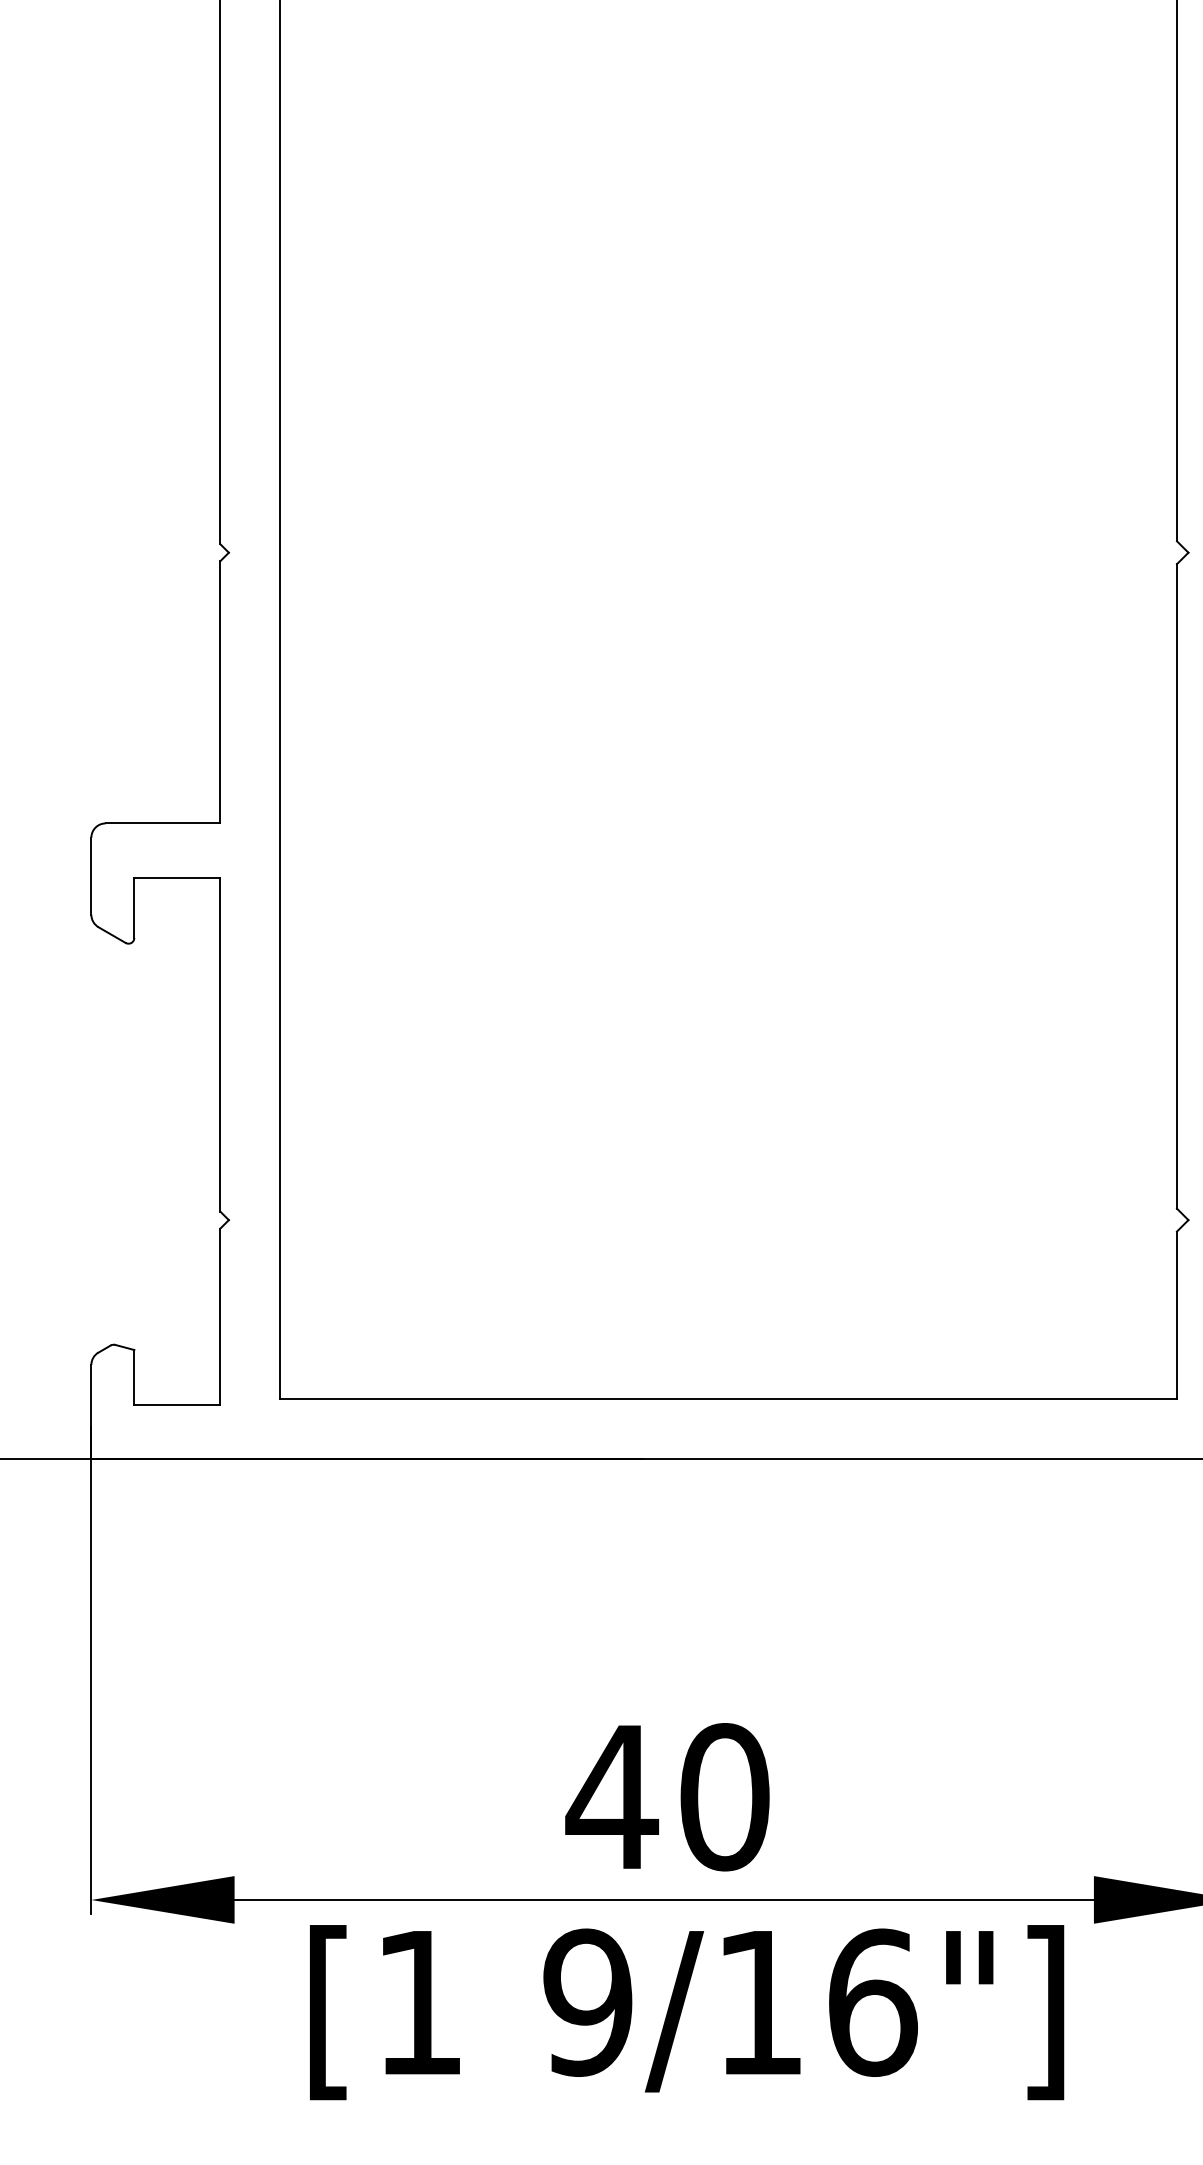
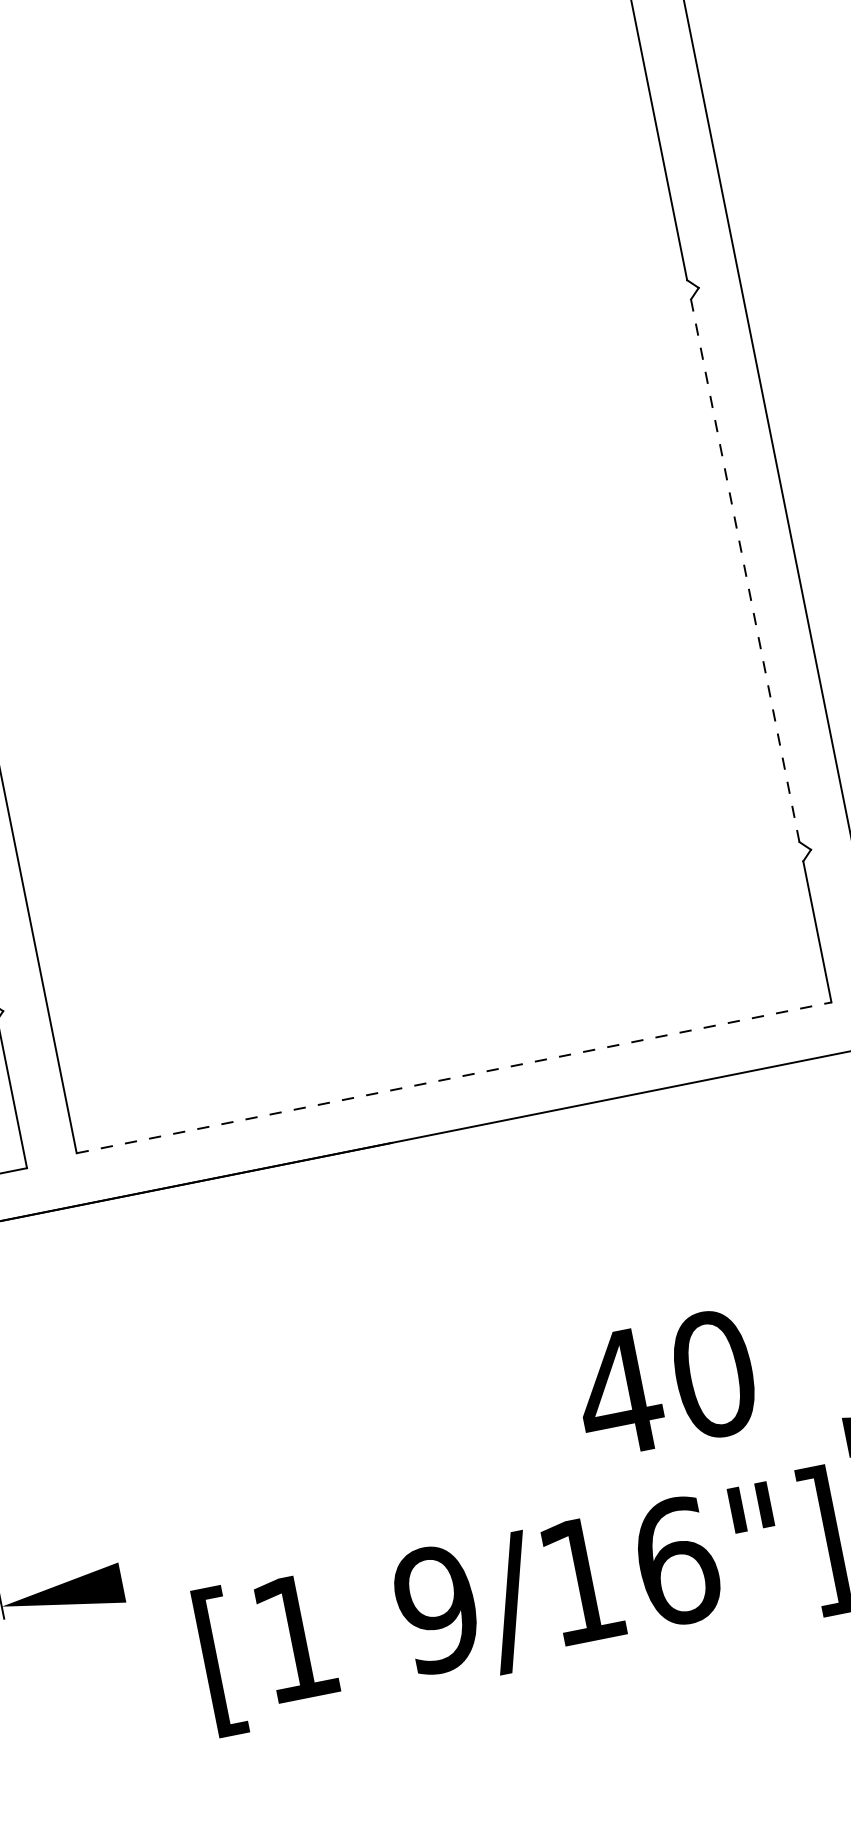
line: (1176, 885) -> (744, 570), solid -> dashed
line: (729, 1399) -> (454, 1077), solid -> dashed
text: (667, 1797) -> (665, 1384), moved
line: (663, 1900) -> (483, 1510), removed

